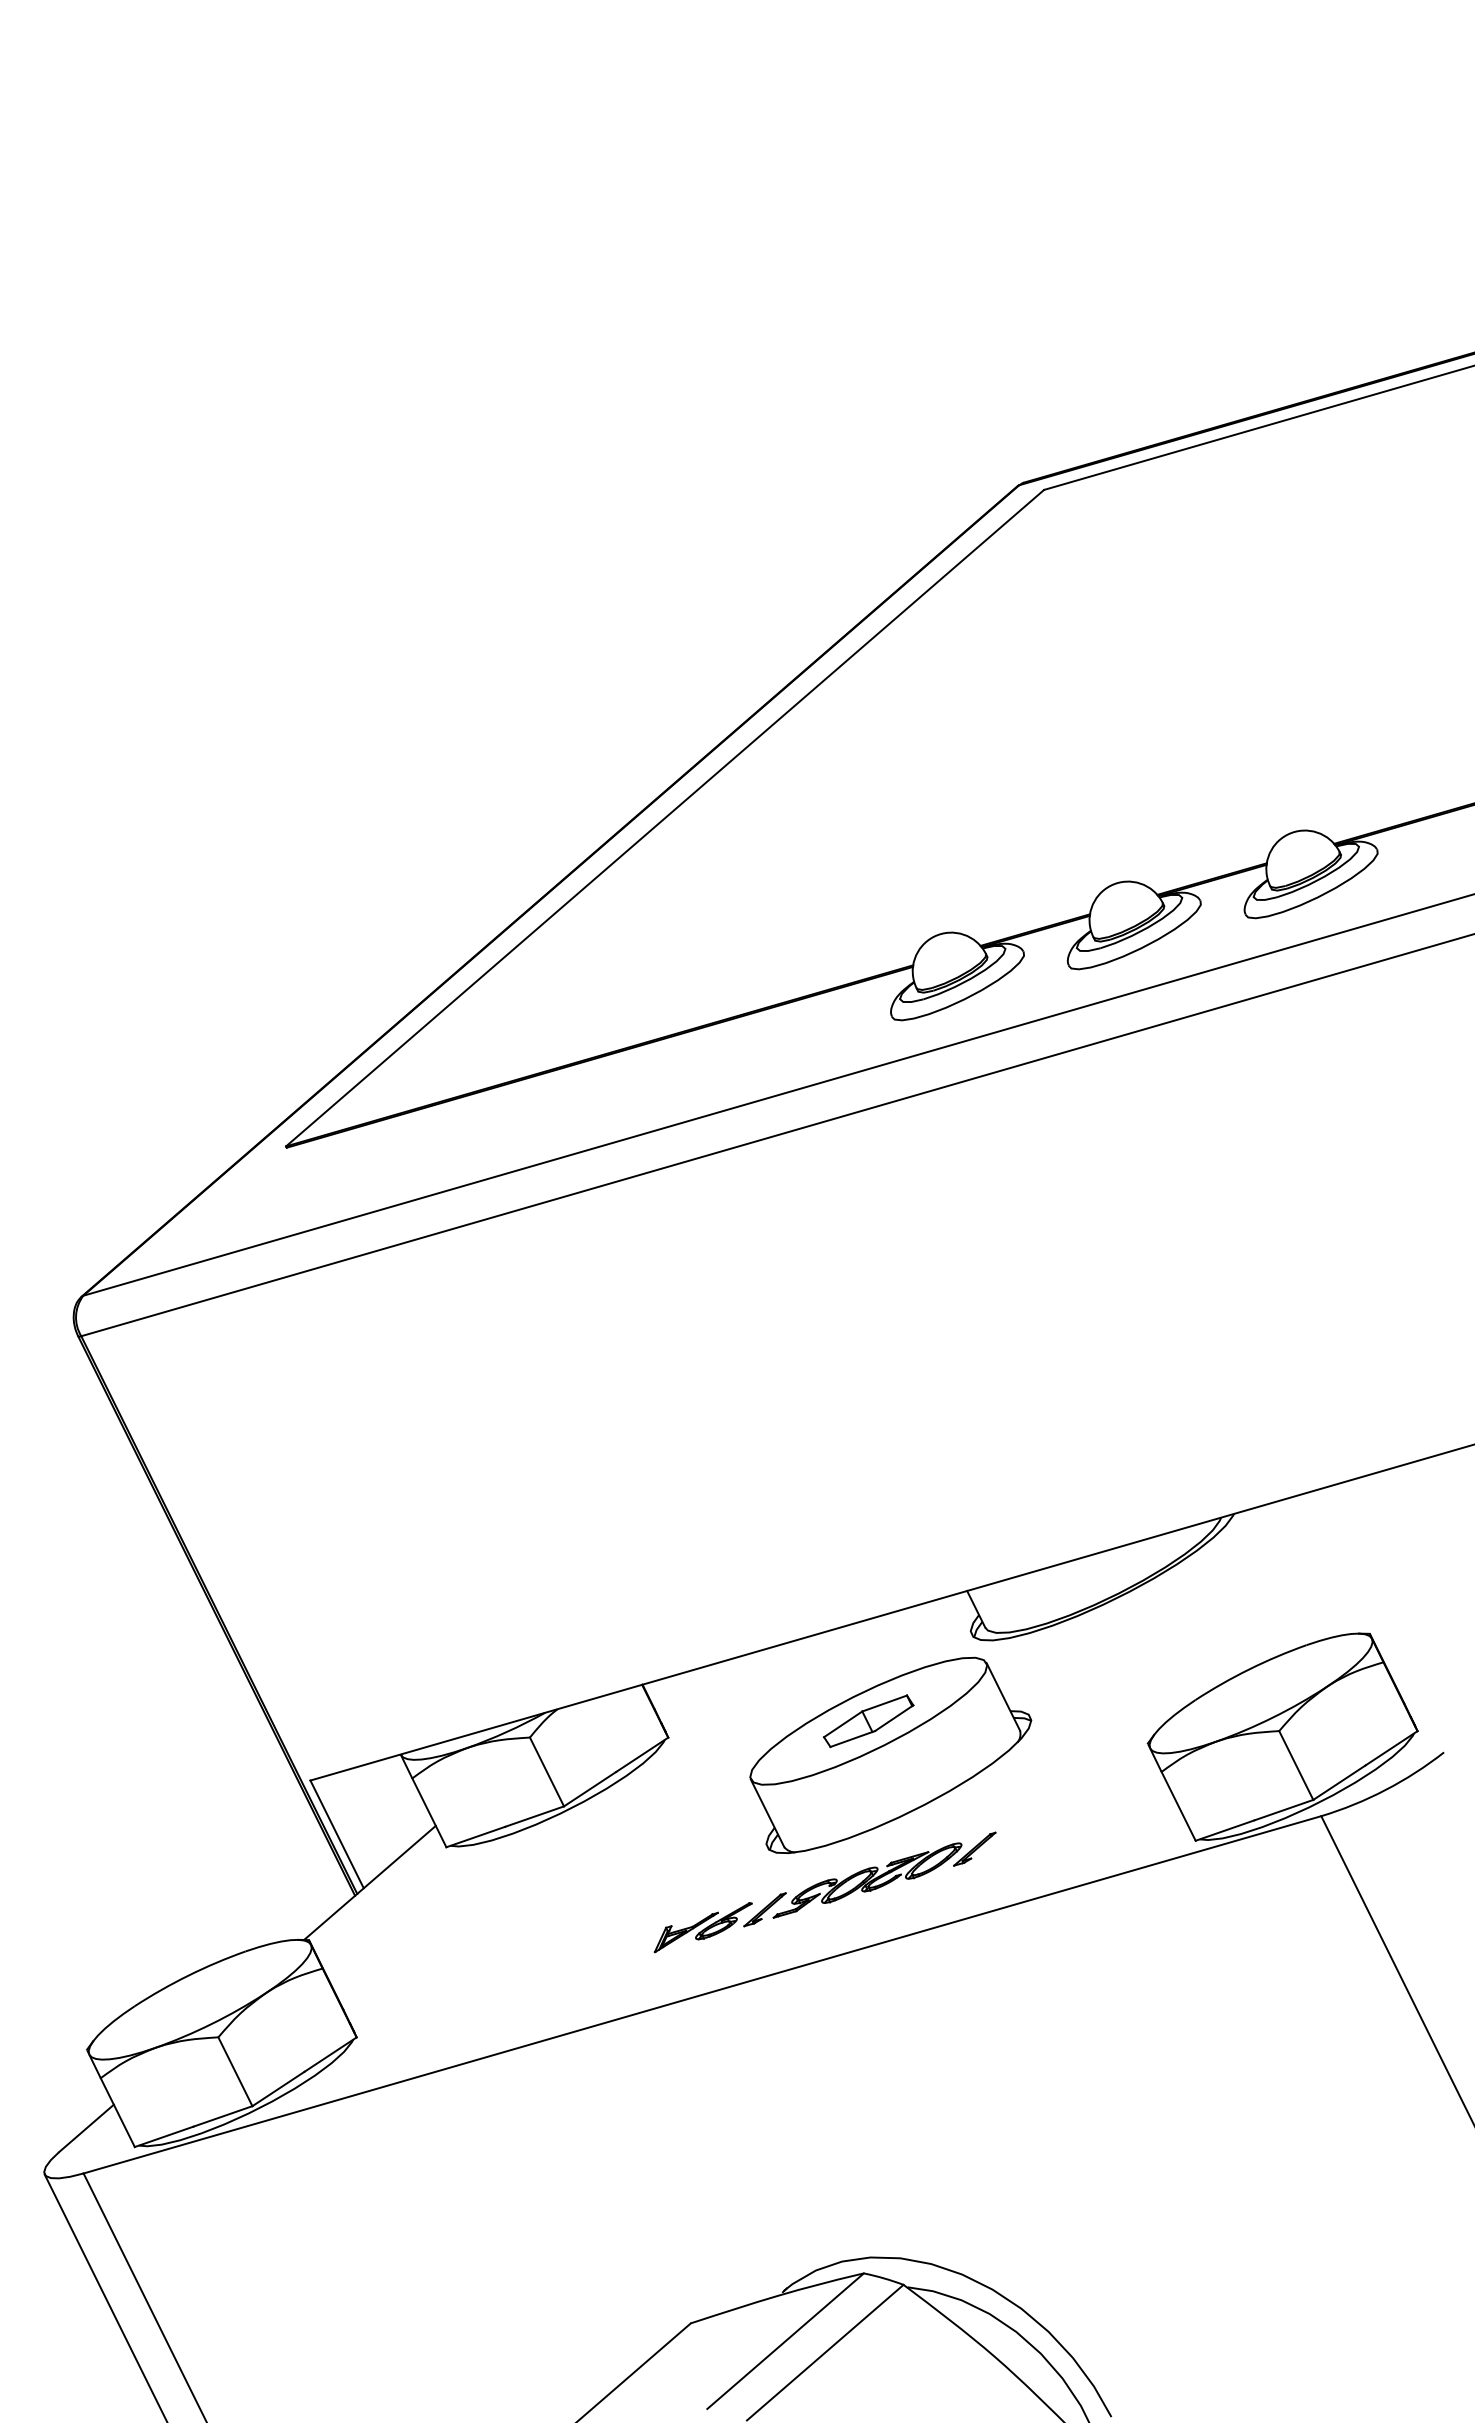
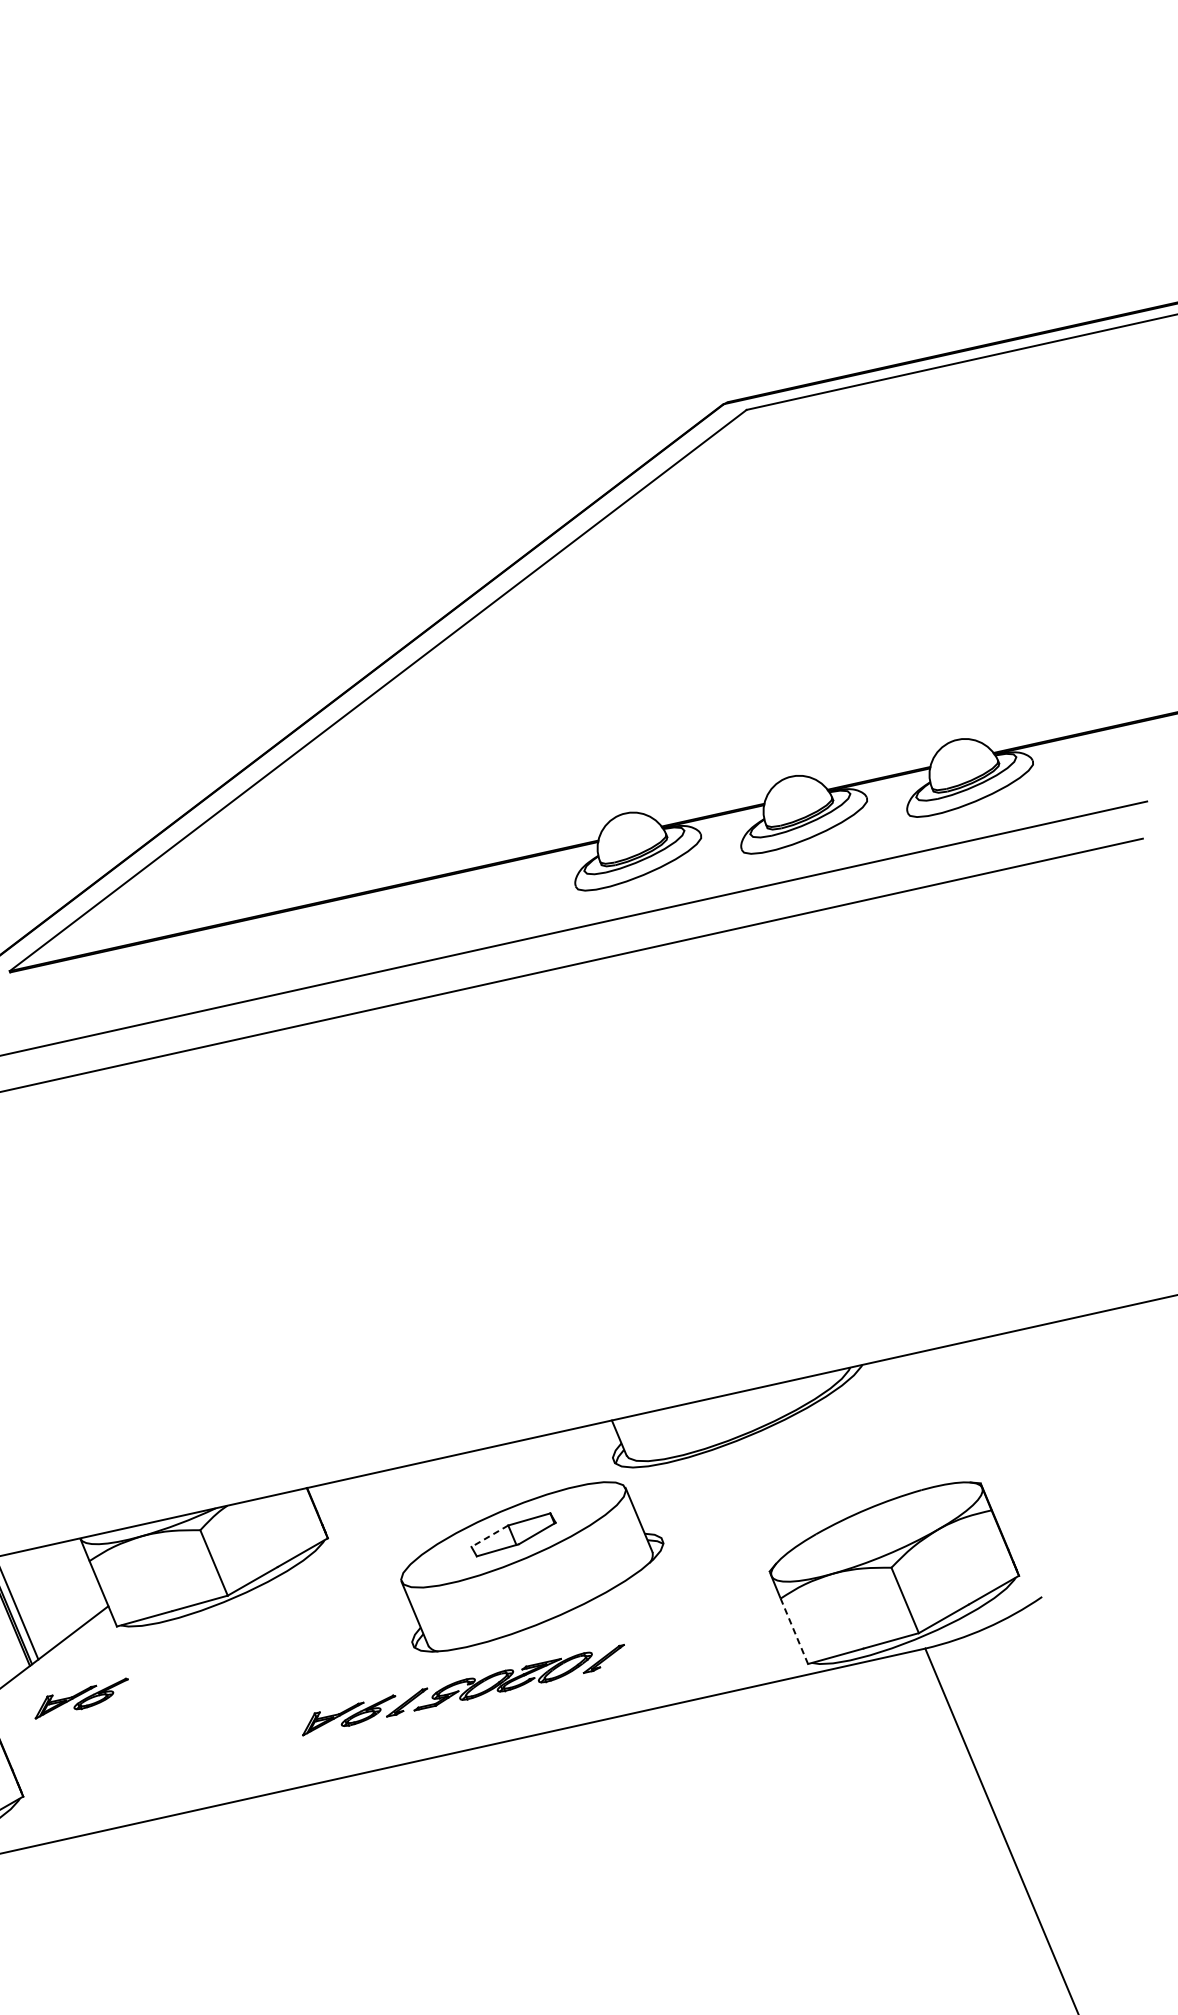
line: (842, 1724) -> (489, 1536), solid -> dashed
line: (1178, 1805) -> (794, 1630), solid -> dashed
part: (412, 1927) -> (81, 1698), added

